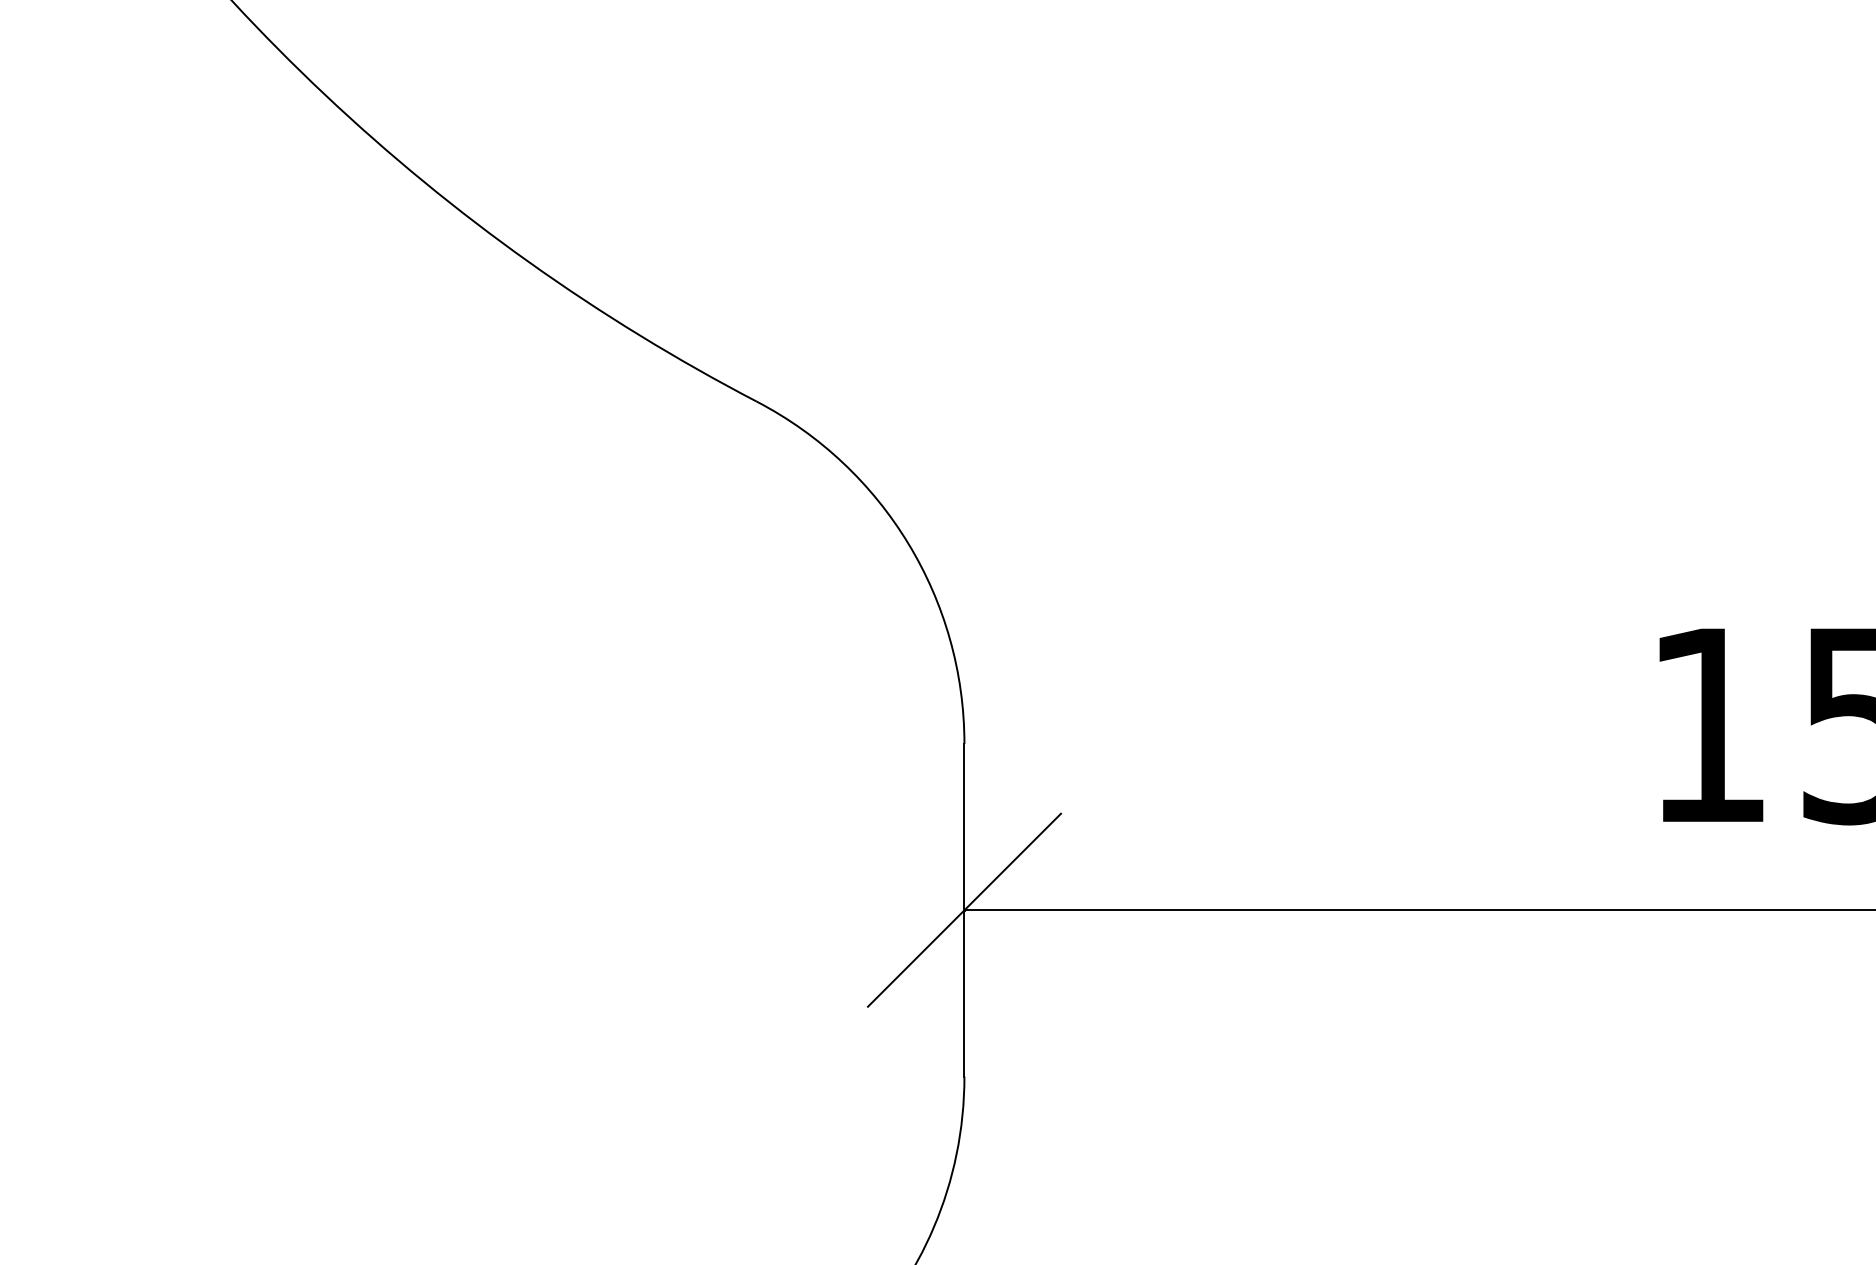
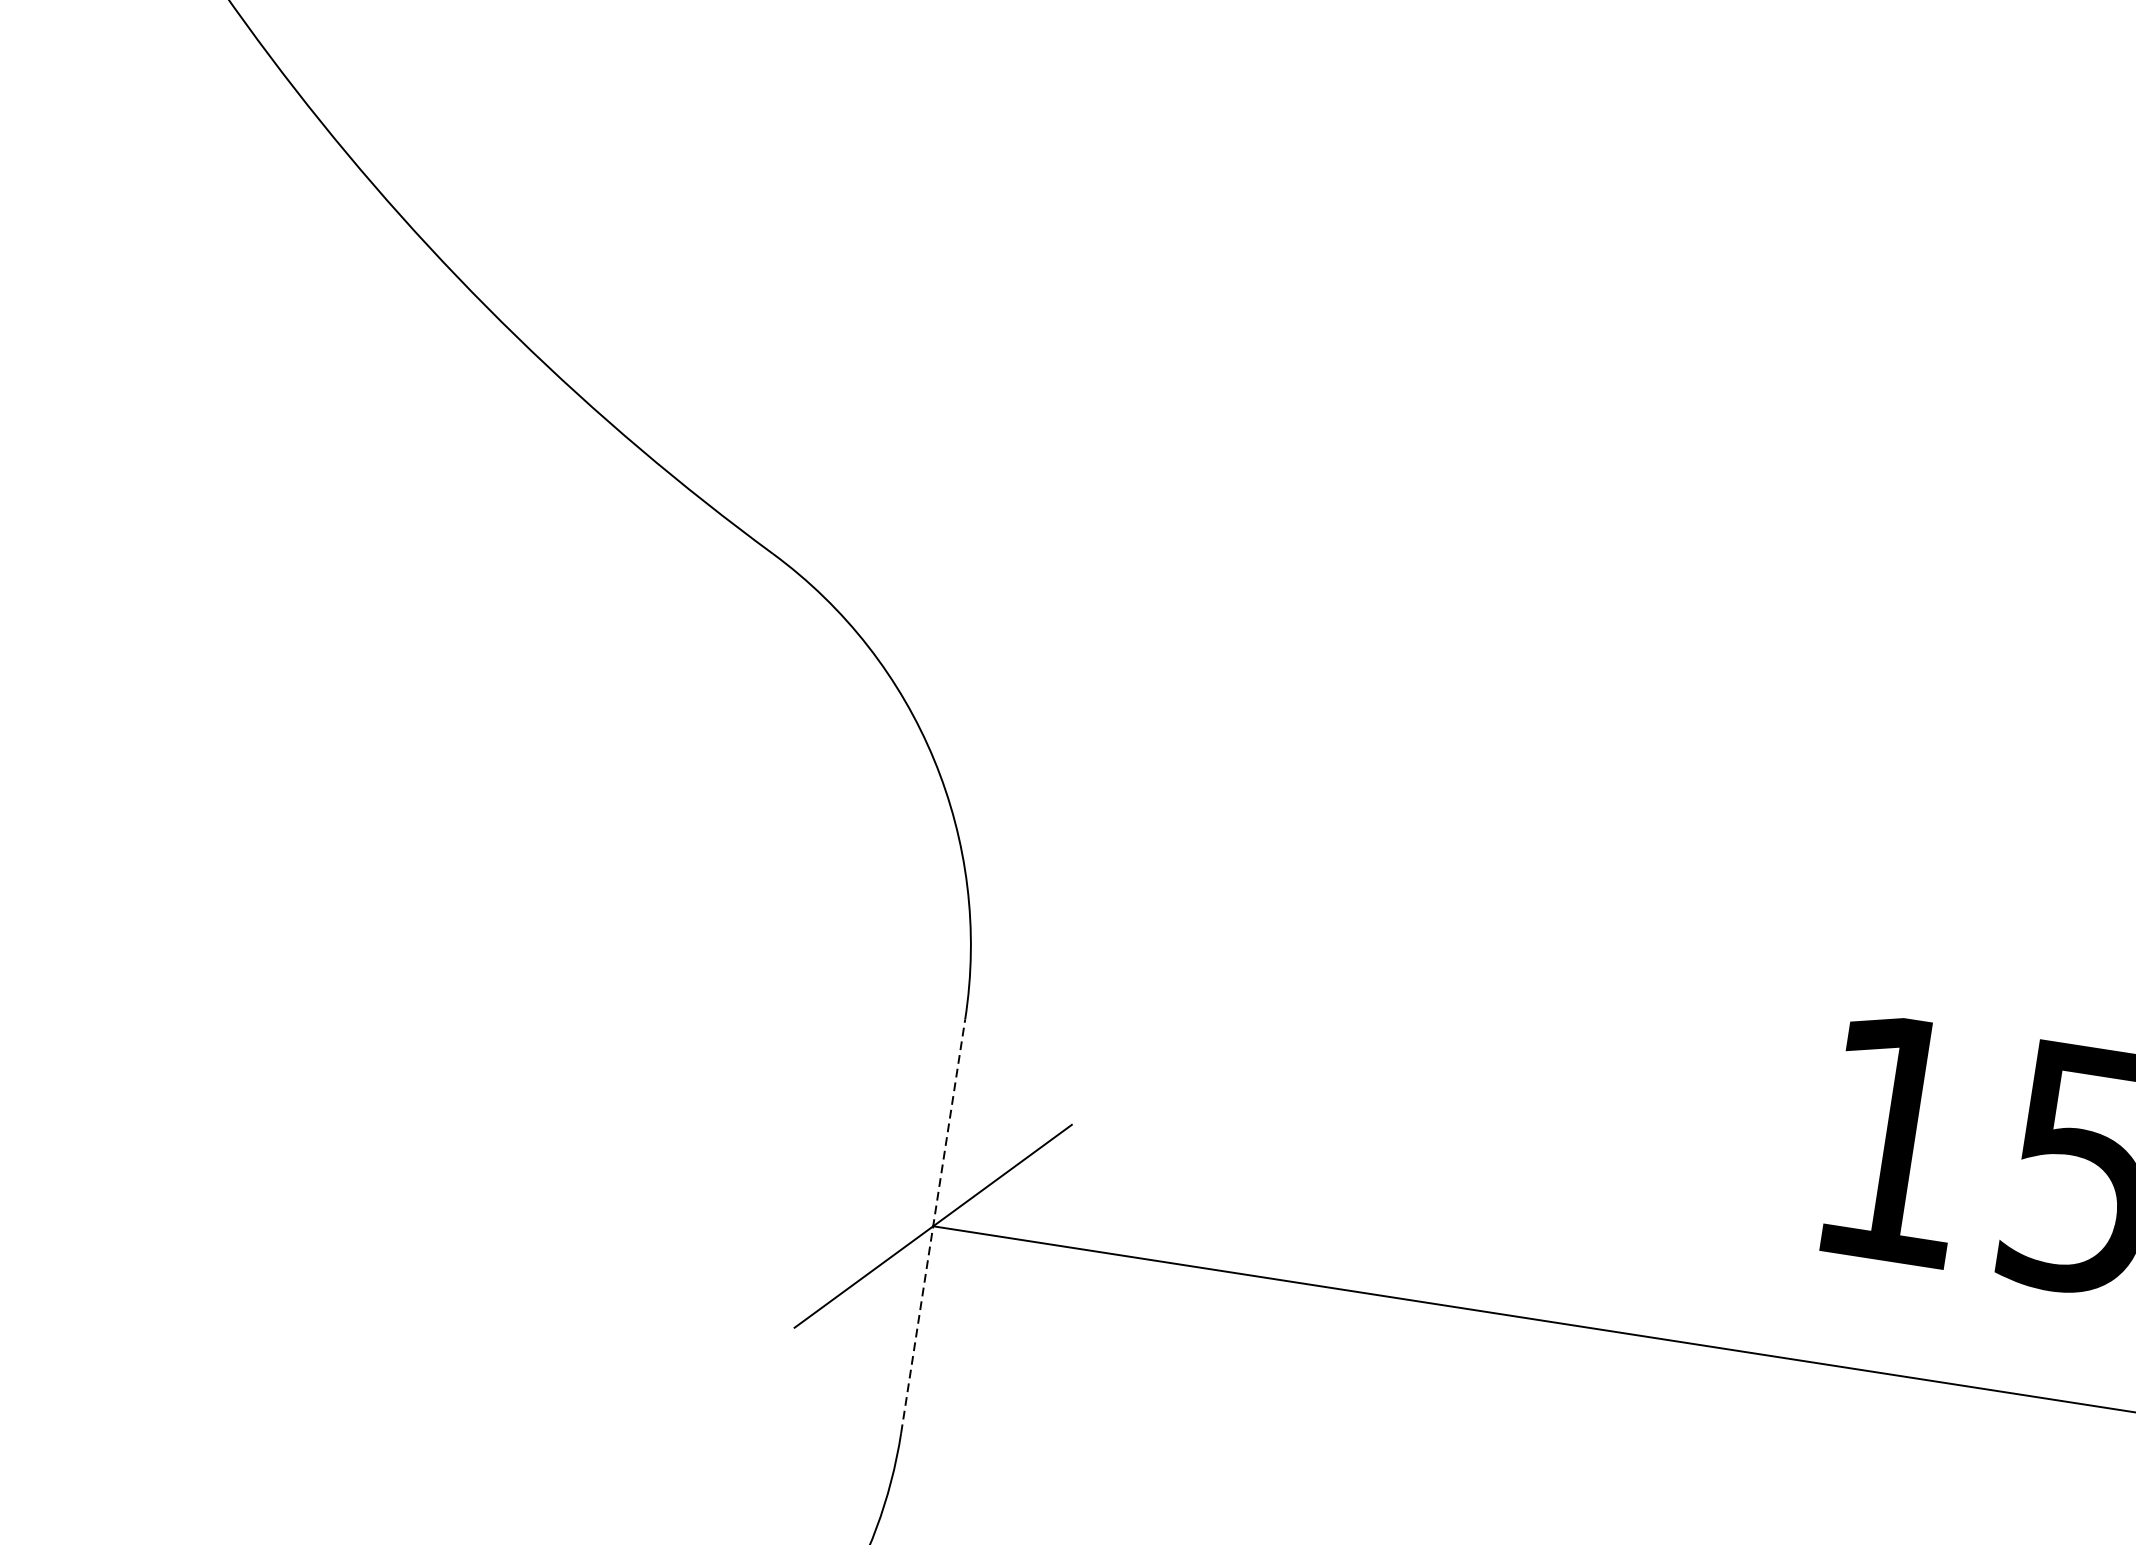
line: (964, 909) -> (933, 1225), solid -> dashed

